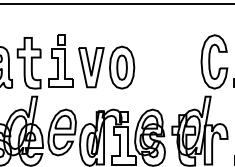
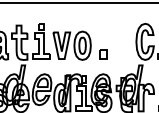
part: (152, 80) -> (103, 54), added

